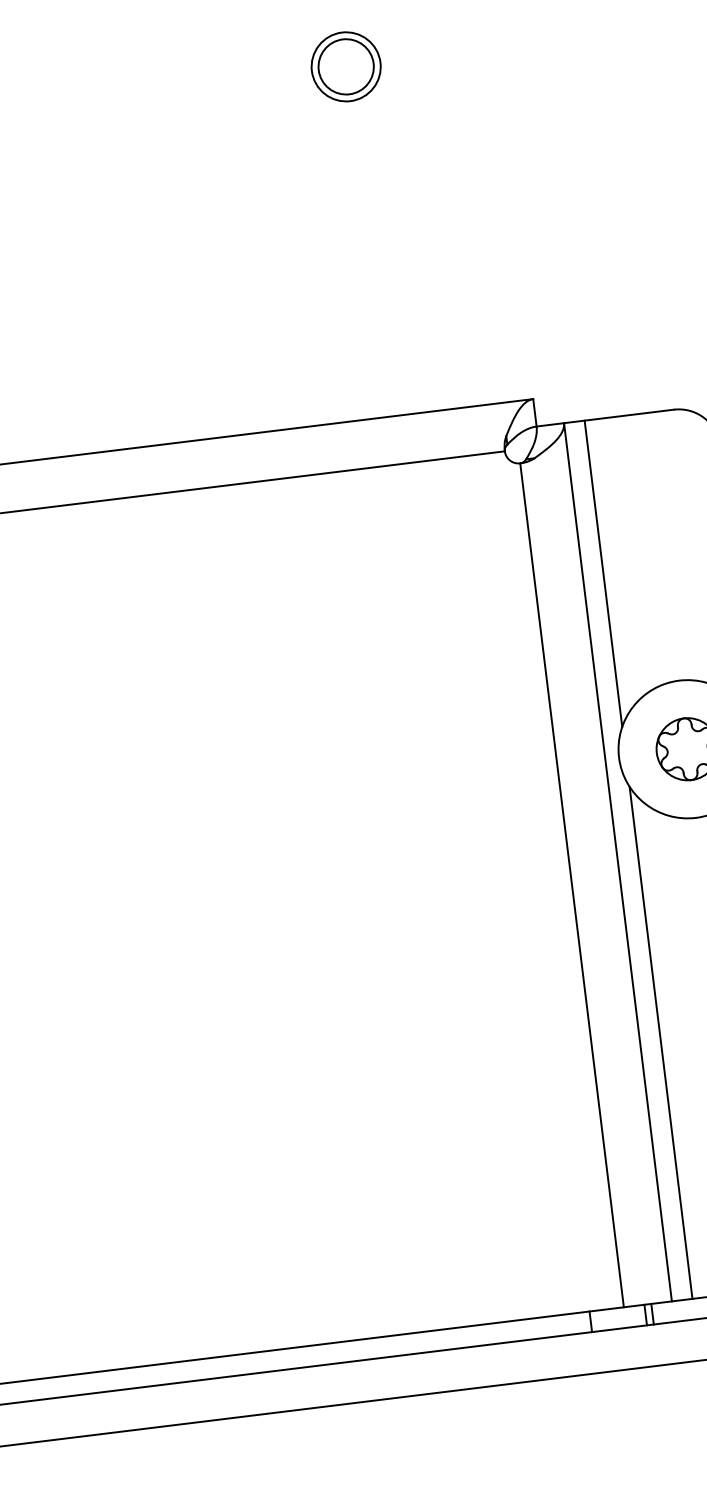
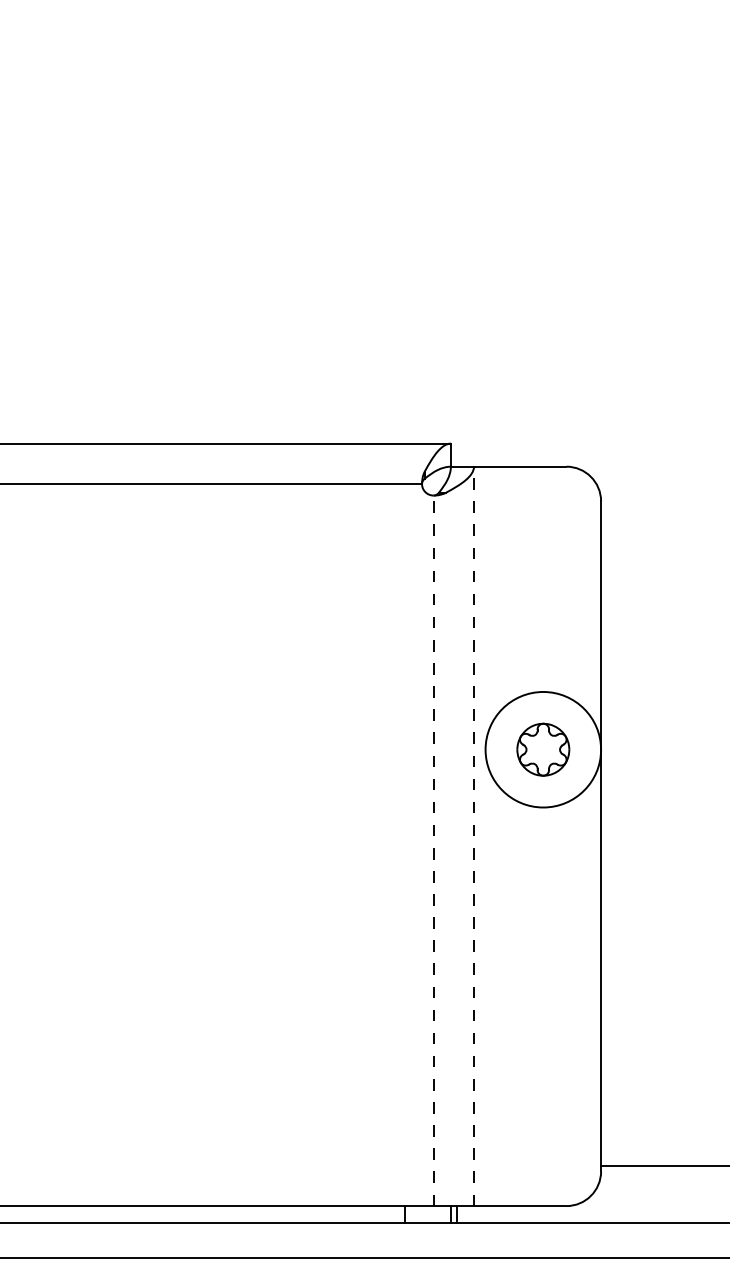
part: (345, 66) -> (329, 148), removed
line: (603, 573) -> (491, 595), removed
line: (618, 862) -> (474, 836), solid -> dashed
line: (571, 884) -> (433, 850), solid -> dashed
line: (661, 1042) -> (491, 990), removed

